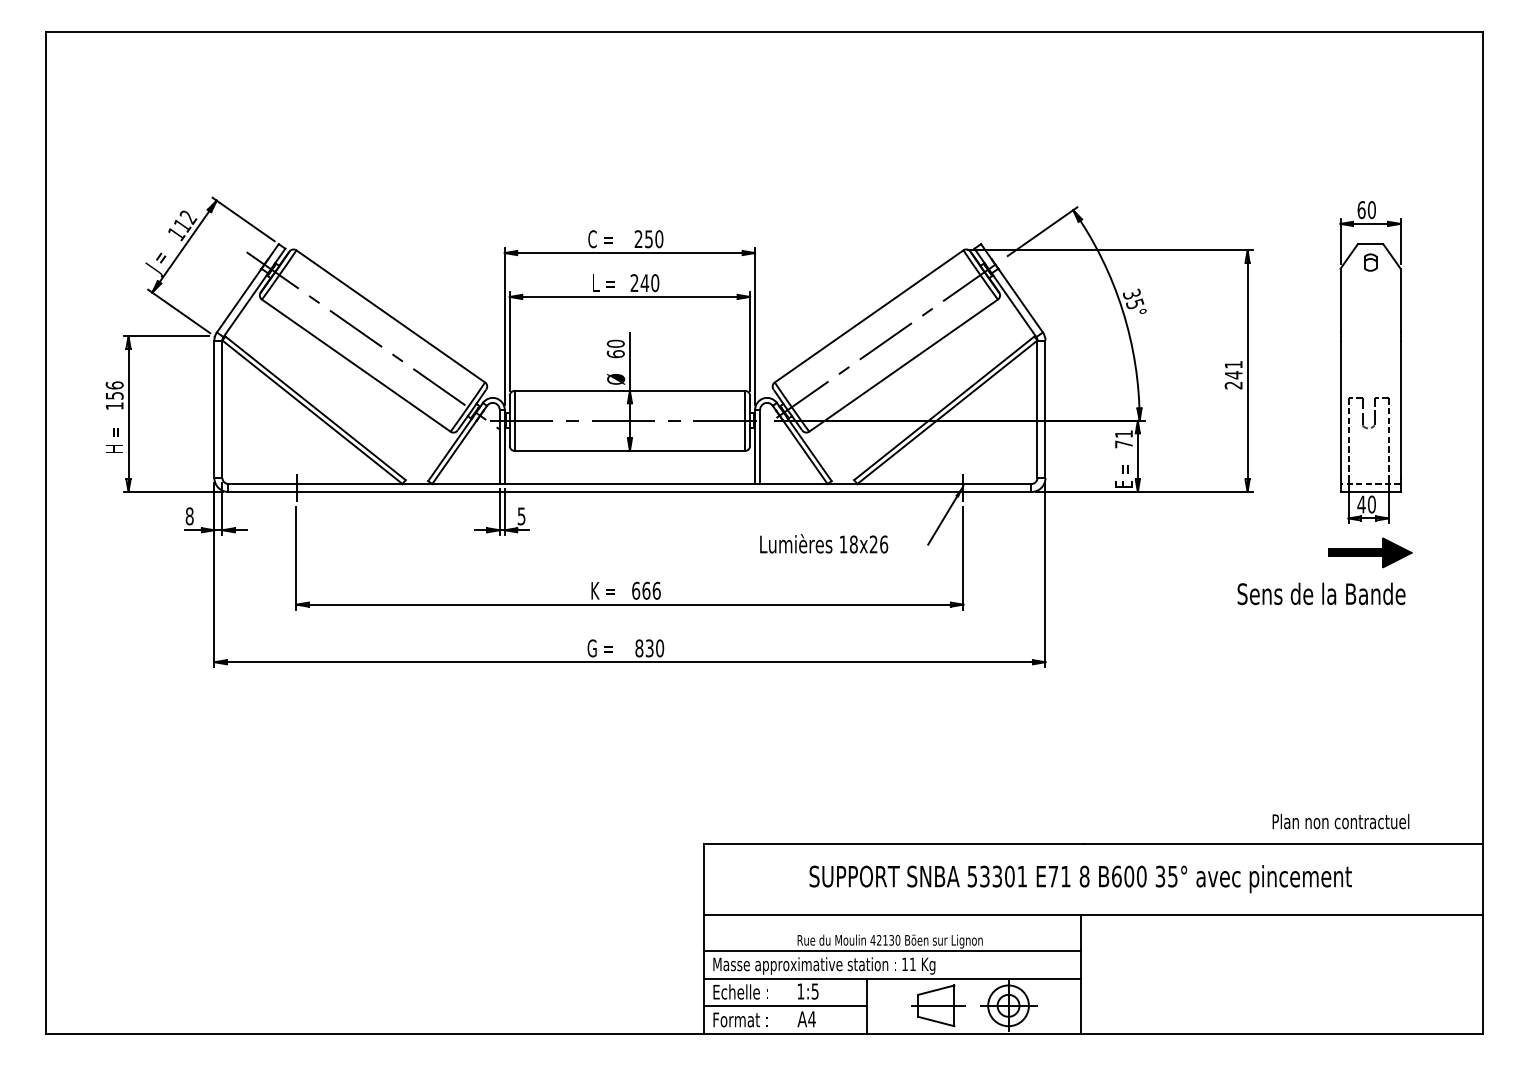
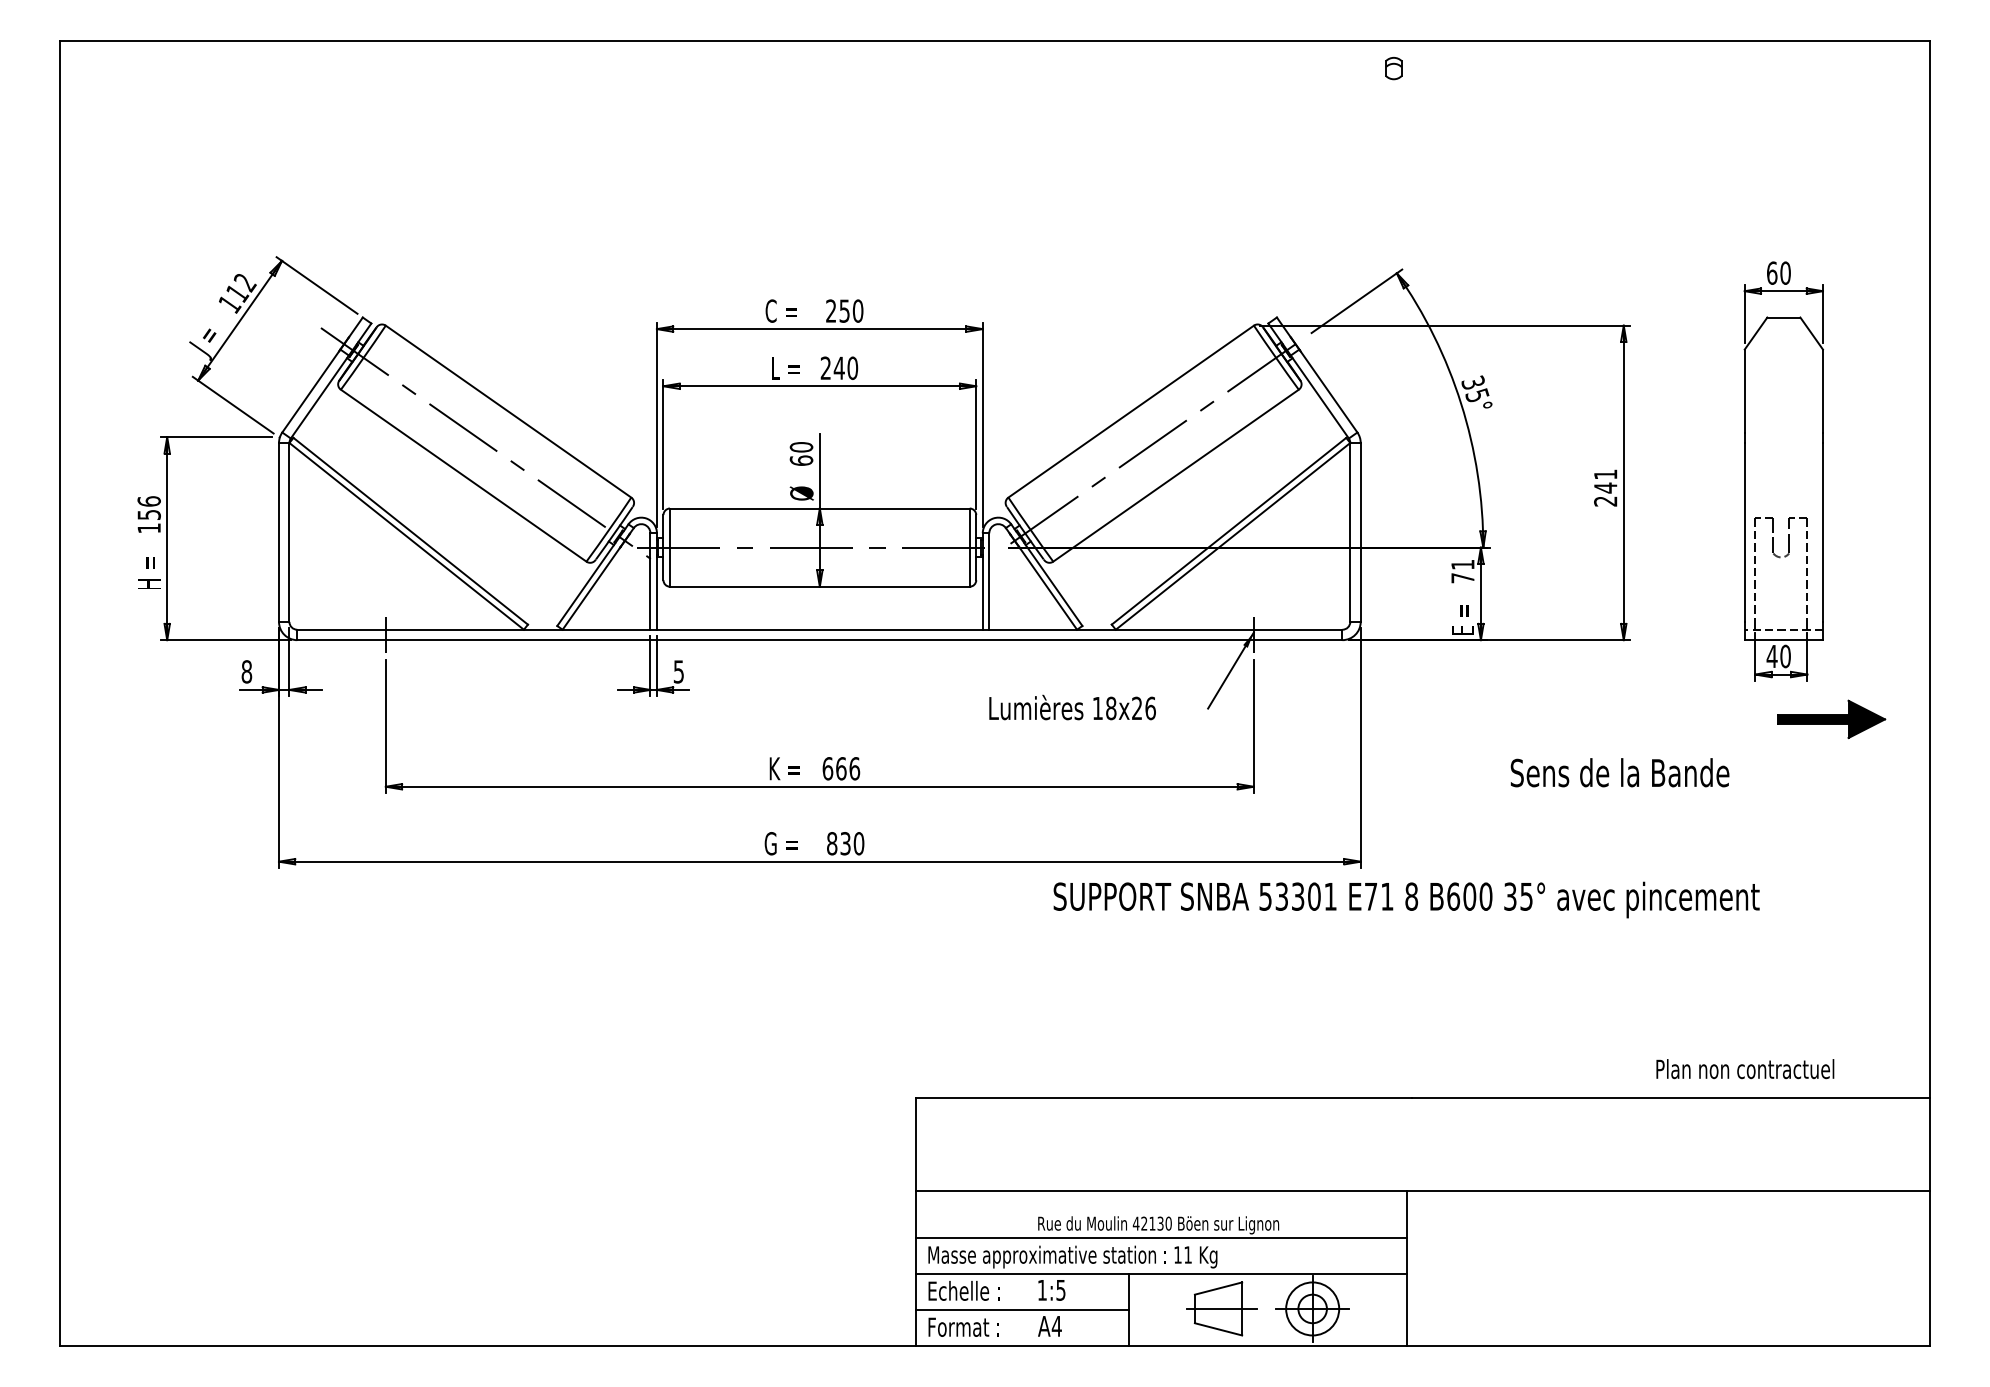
part: (1370, 262) -> (1393, 68), moved
part: (1370, 552) -> (1831, 718), moved
text: (1321, 593) -> (1619, 772), moved
text: (1080, 878) -> (1406, 899), moved

